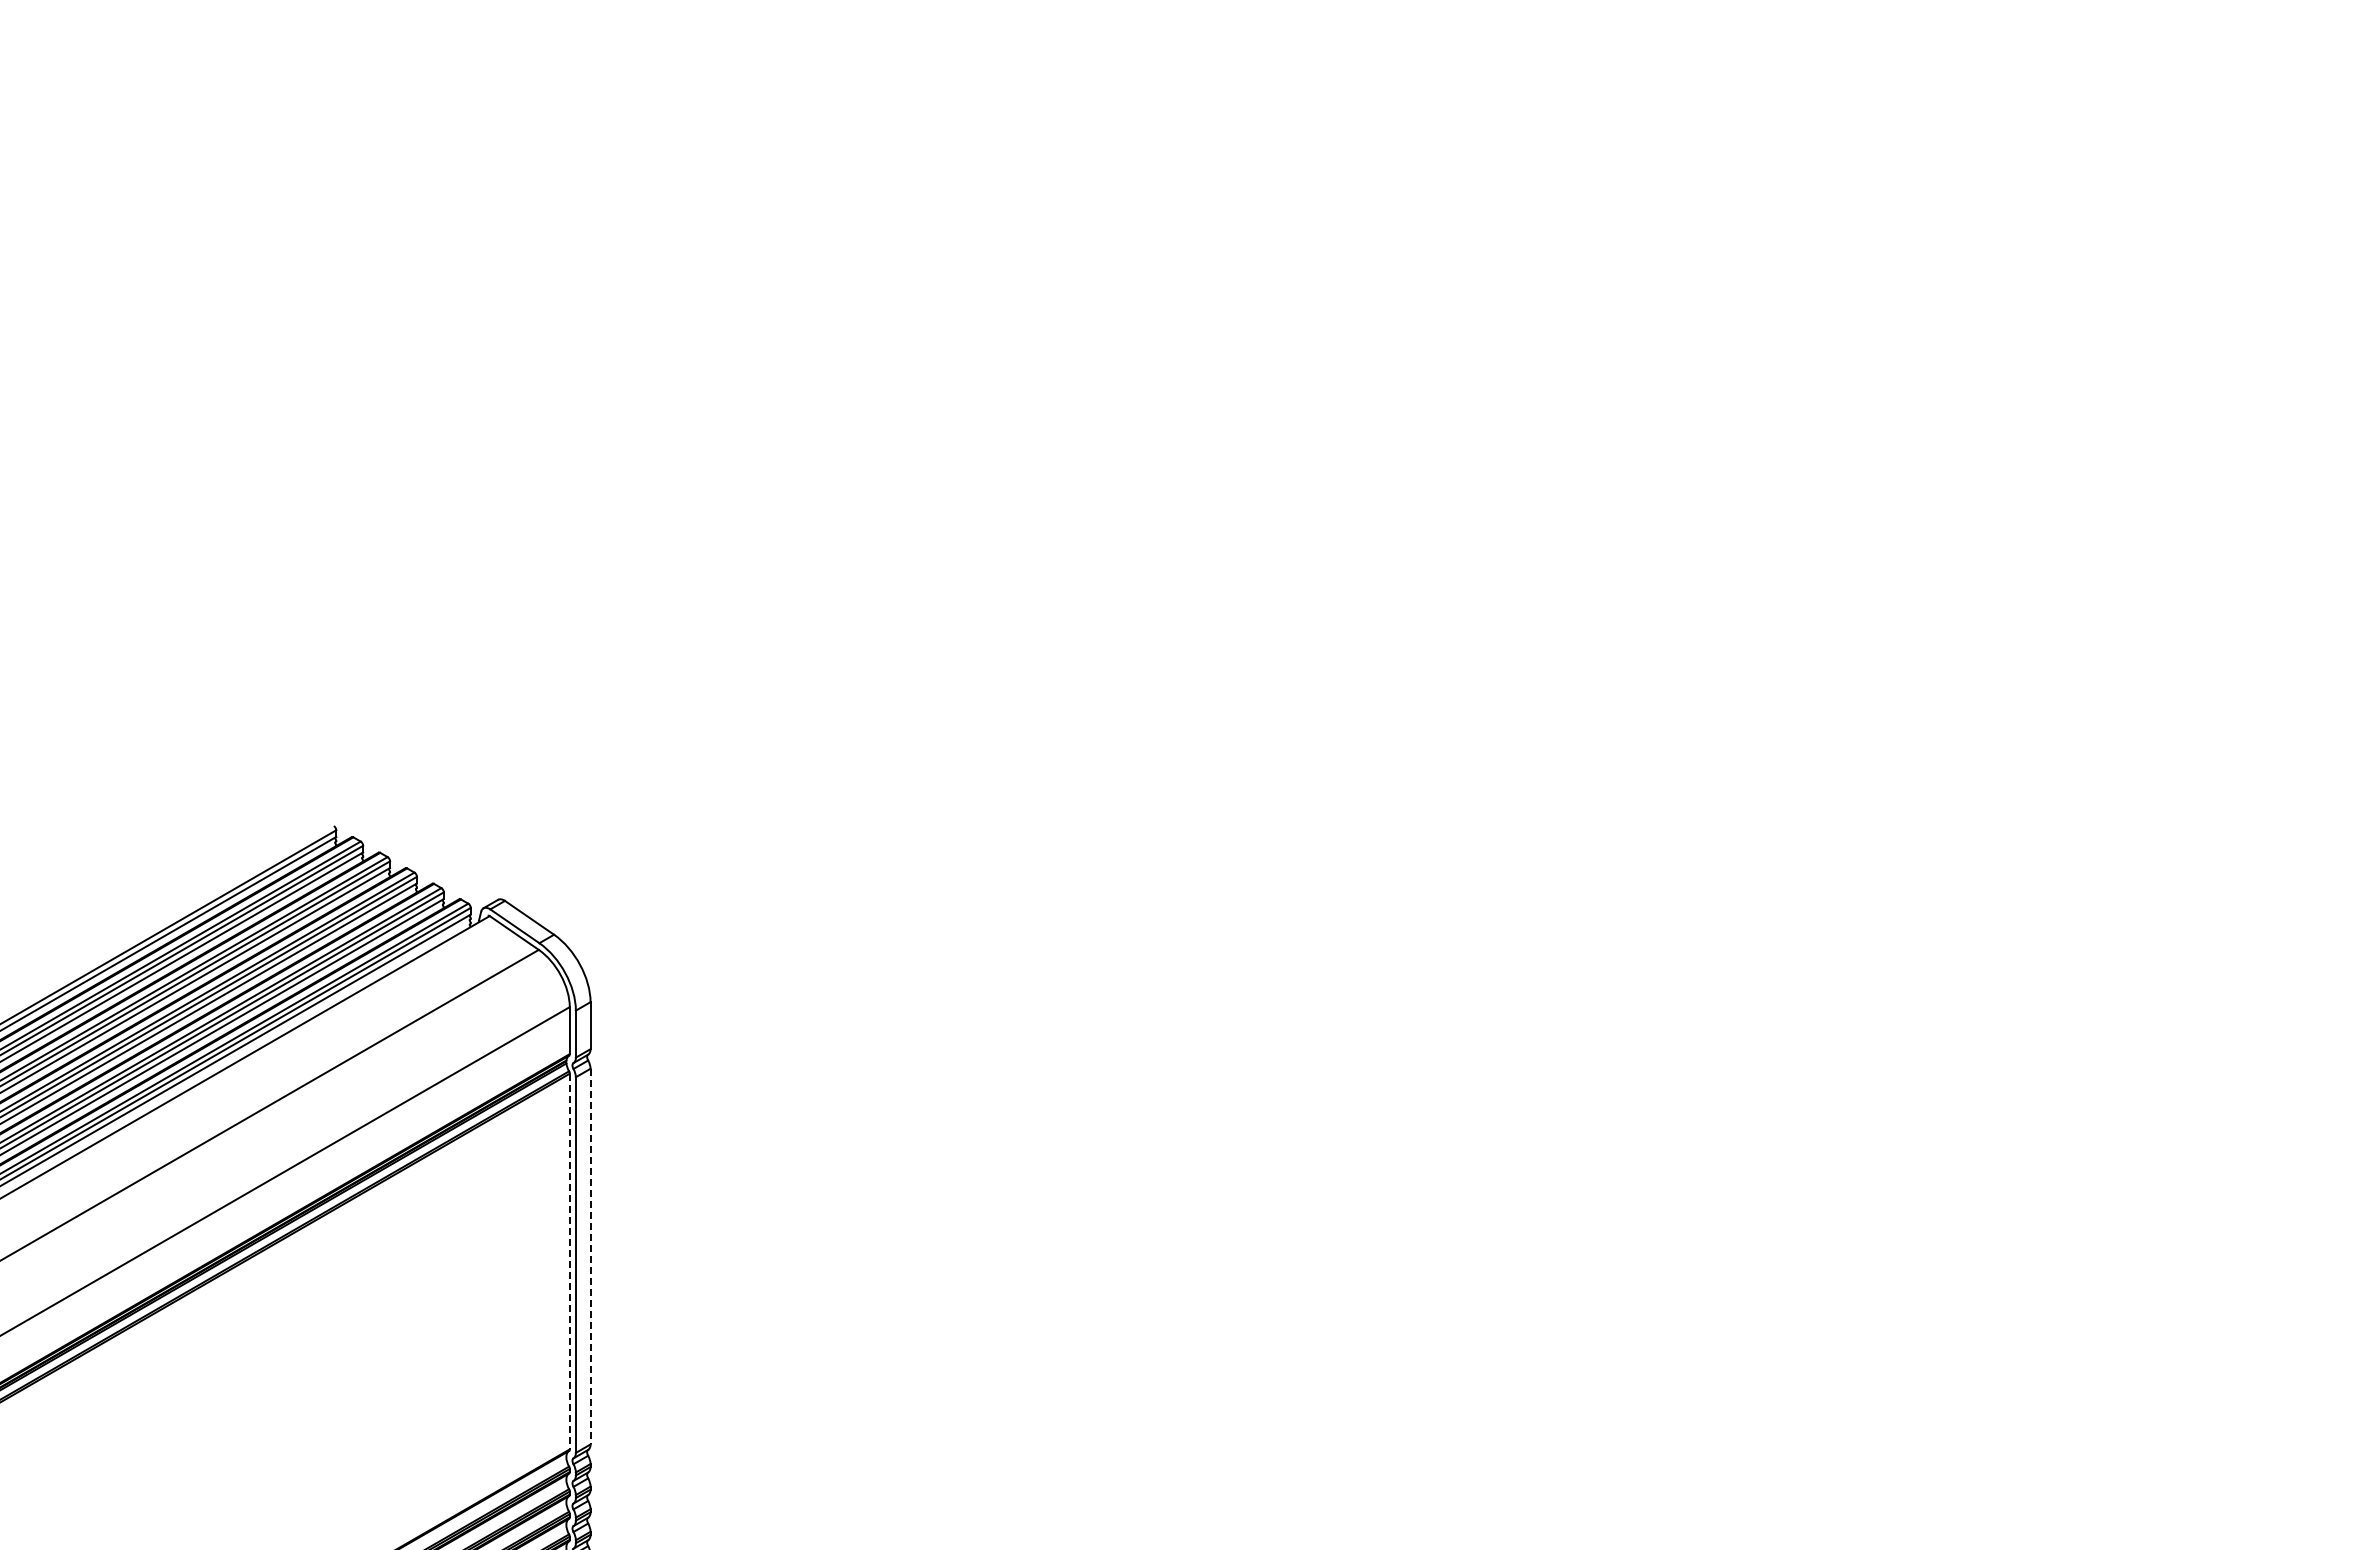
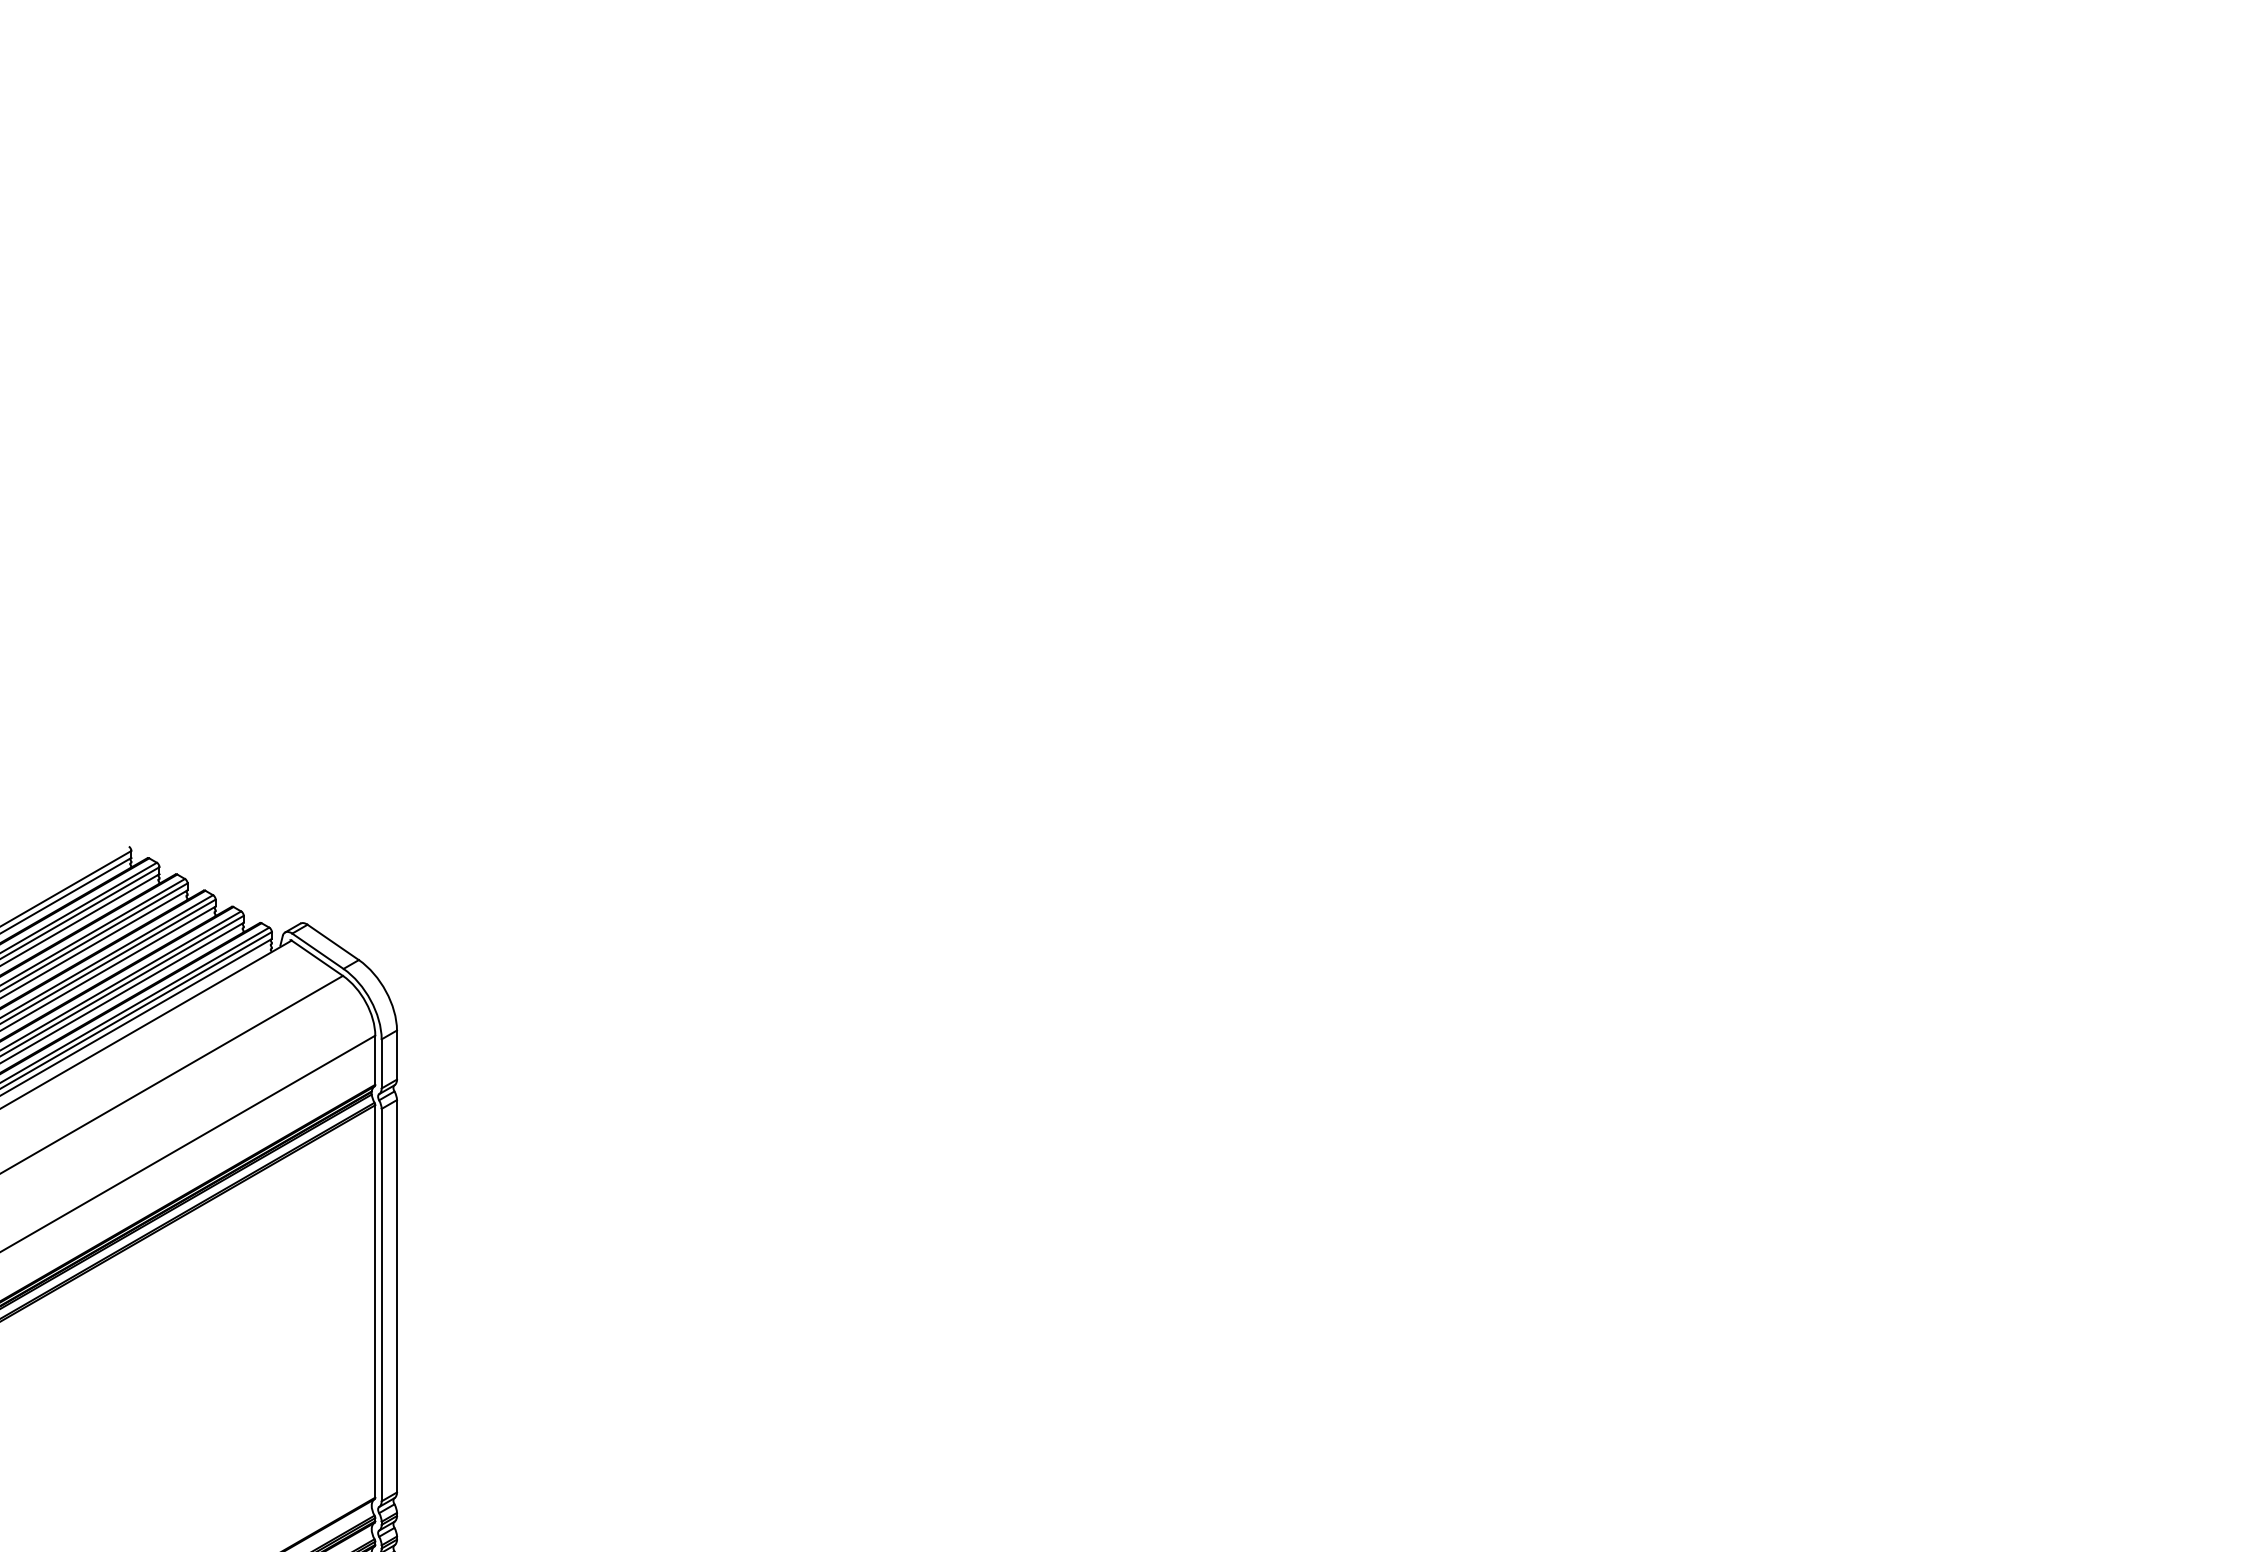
line: (590, 1256) -> (396, 1296), dashed -> solid
line: (569, 1261) -> (374, 1301), dashed -> solid

